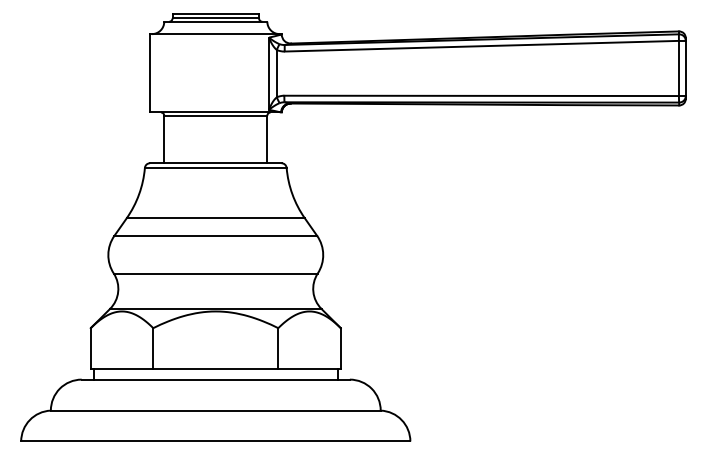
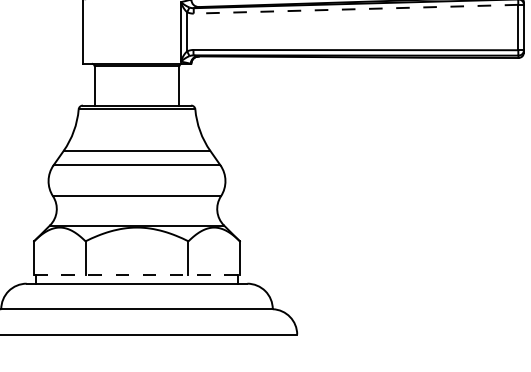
line: (481, 46) -> (355, 9), solid -> dashed
line: (216, 369) -> (137, 275), solid -> dashed

